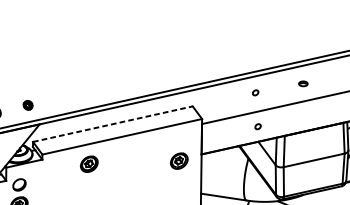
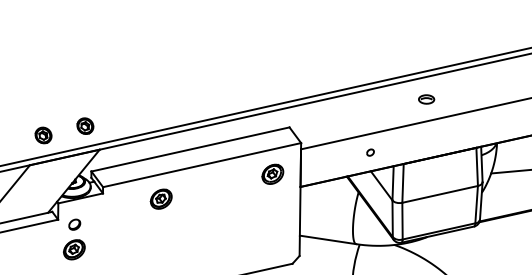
part: (303, 83) -> (426, 99), size x1.43
part: (255, 92) -> (367, 110), removed
part: (28, 104) -> (85, 125), size x1.43
line: (112, 124) -> (190, 149), dashed -> solid
part: (179, 160) -> (272, 173), moved
part: (19, 184) -> (74, 224), size x0.71

